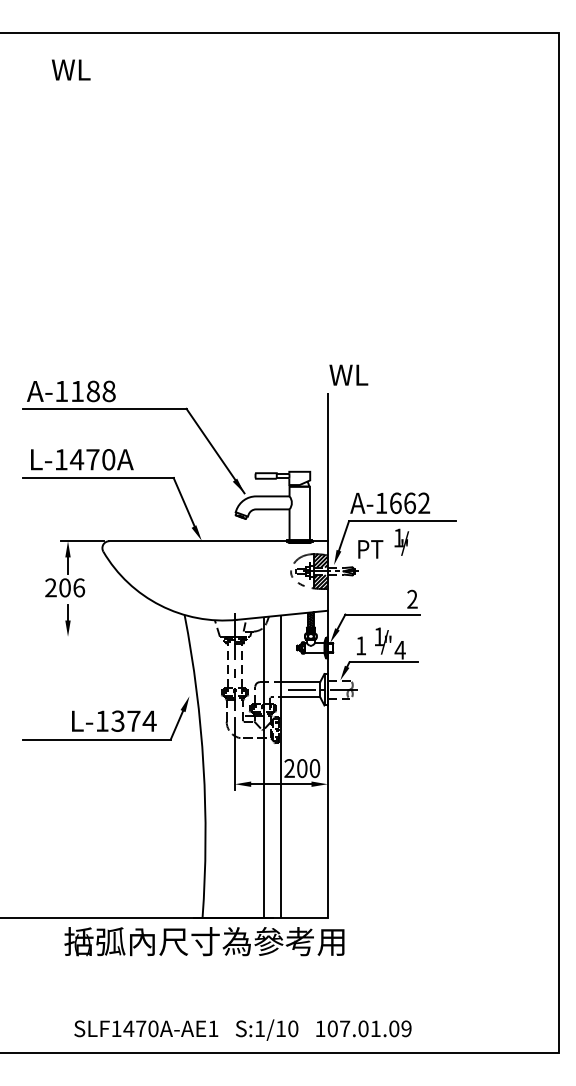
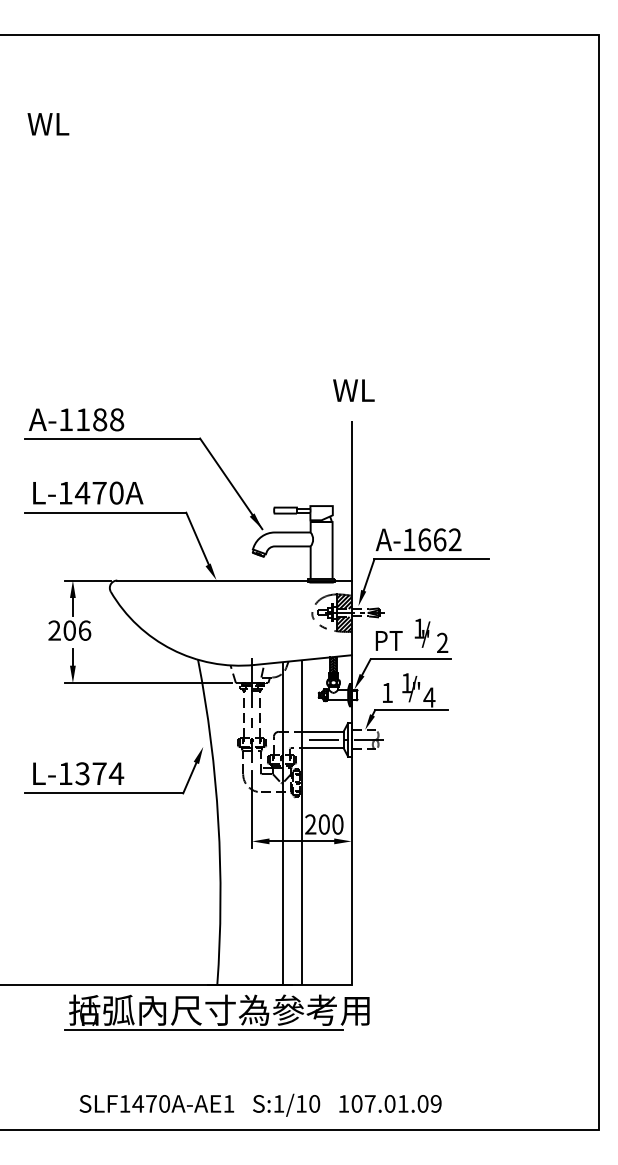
text: (71, 69) -> (48, 123), moved
text: (348, 374) -> (353, 389), moved
text: (383, 543) -> (402, 634), moved
line: (138, 636) -> (148, 682), added
text: (114, 720) -> (78, 772), moved
line: (189, 960) -> (203, 1030), added

